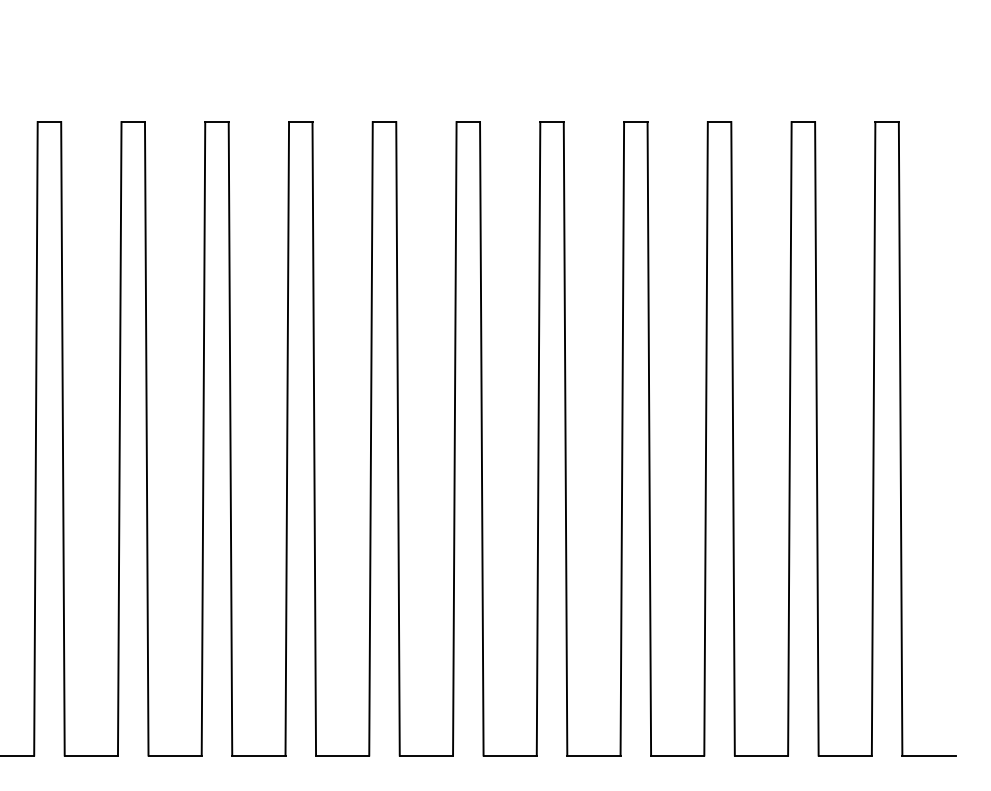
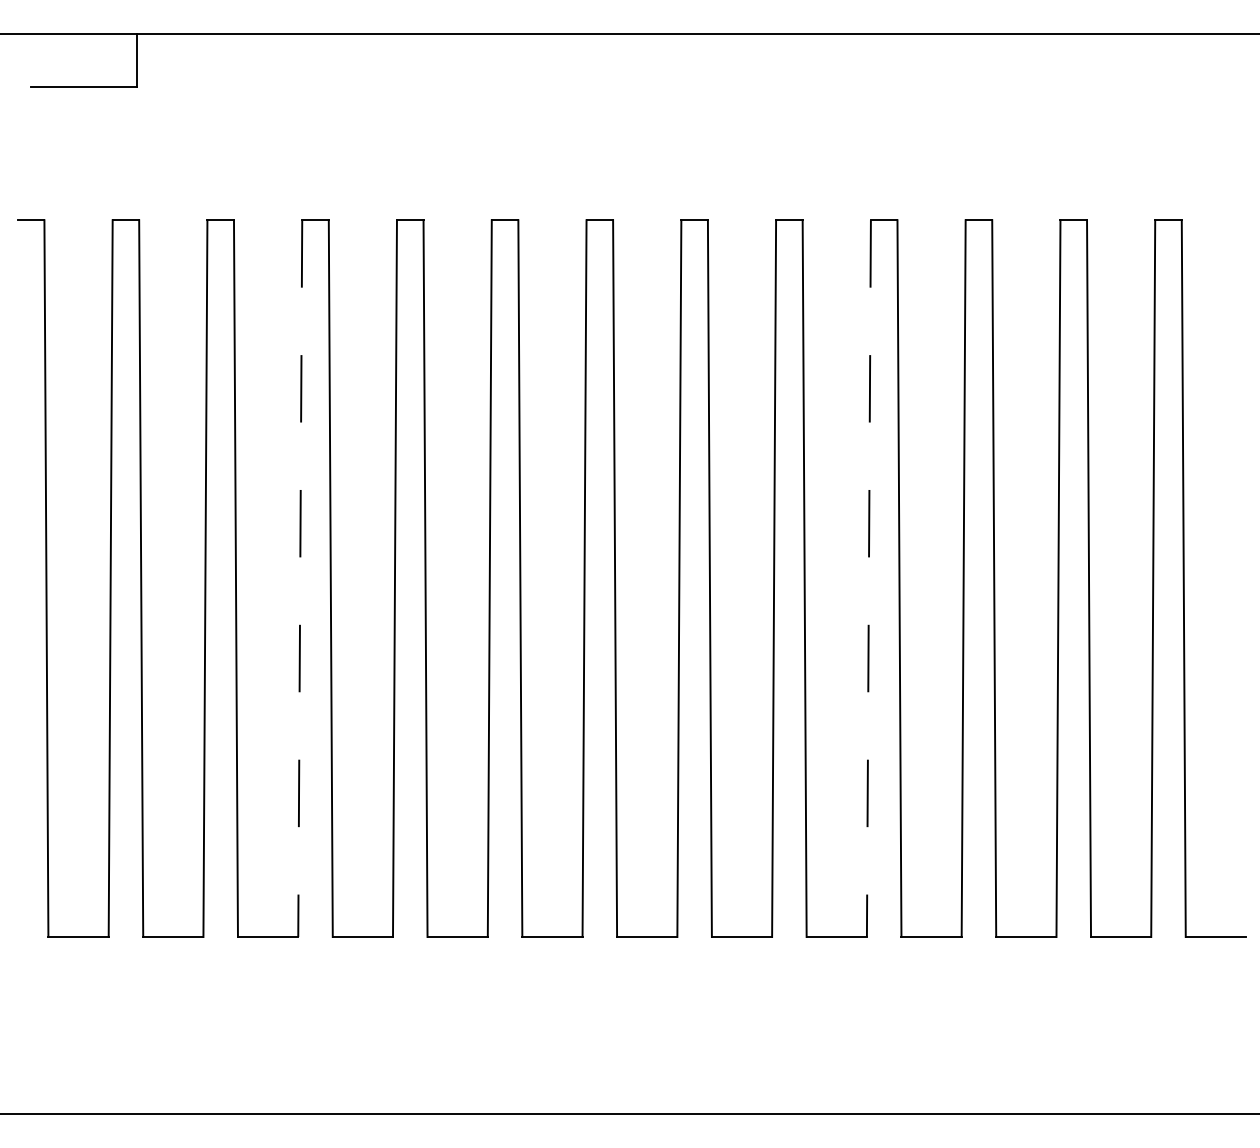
line: (119, 439) -> (300, 579), solid -> dashed
line: (621, 439) -> (868, 579), solid -> dashed

